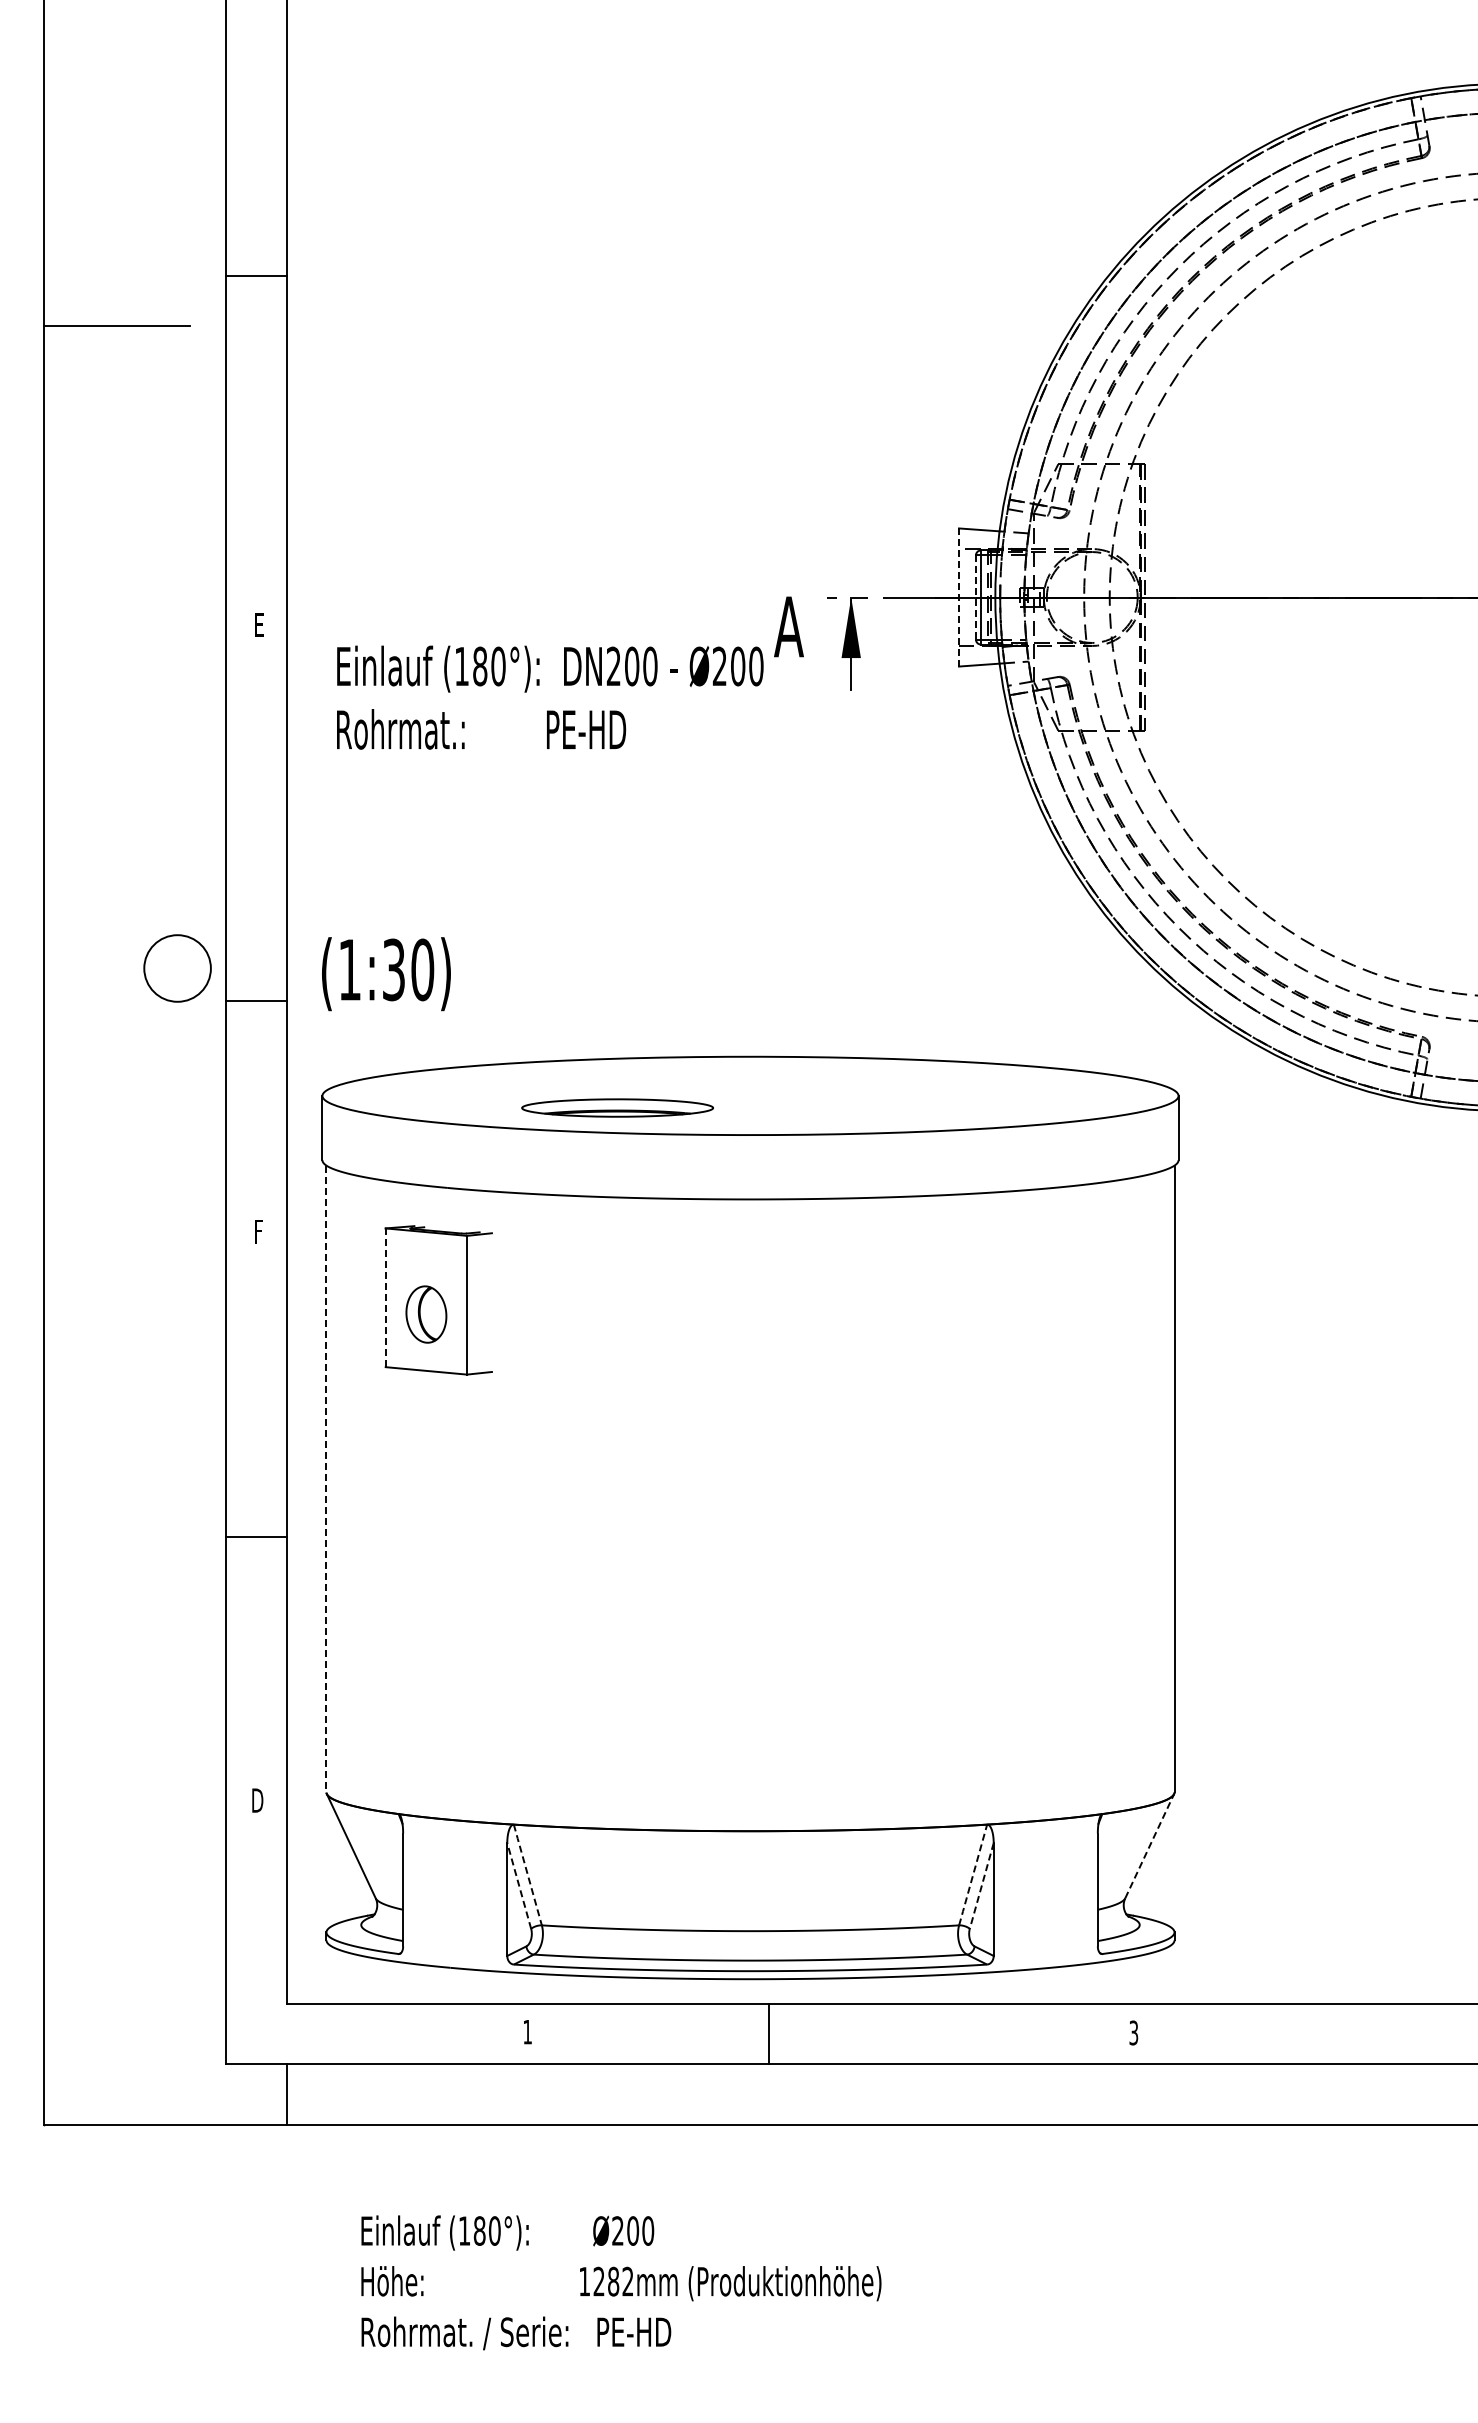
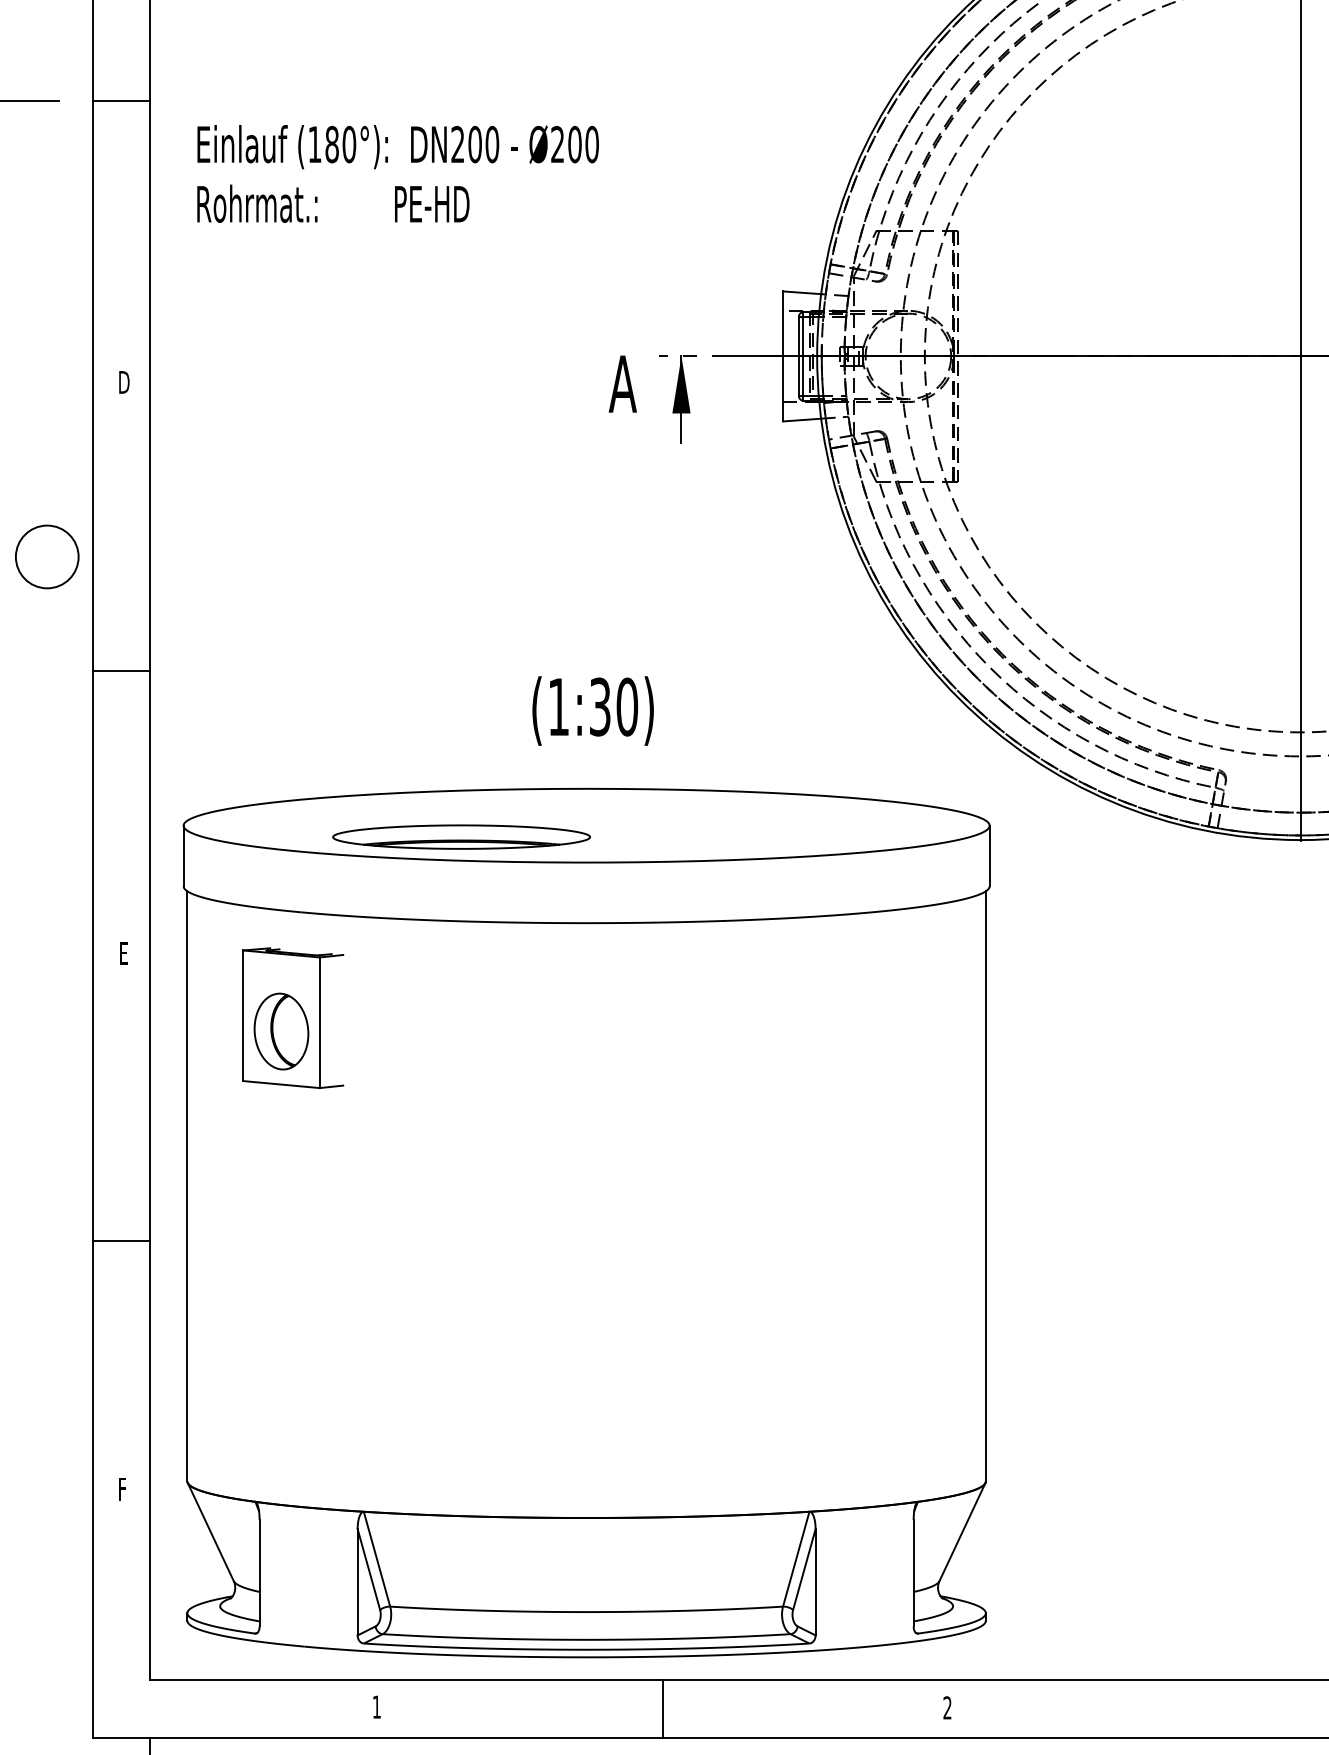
line: (256, 275) -> (121, 100), moved
line: (959, 598) -> (783, 357), dashed -> solid
line: (975, 598) -> (798, 357), dashed -> solid
text: (259, 625) -> (124, 382), E -> D
text: (550, 697) -> (398, 173), moved
circle: (177, 968) -> (47, 556), moved
text: (386, 974) -> (593, 711), moved
line: (256, 1000) -> (121, 670), moved
part: (617, 1107) -> (461, 836), size x1.43
text: (259, 1236) -> (124, 958), F -> E
line: (385, 1298) -> (242, 1016), dashed -> solid
part: (426, 1314) -> (281, 1031), size x1.43
line: (326, 1479) -> (187, 1186), dashed -> solid
text: (257, 1800) -> (122, 1489), D -> F
line: (1149, 1846) -> (962, 1532), dashed -> solid
line: (527, 1874) -> (376, 1558), dashed -> solid
line: (973, 1875) -> (796, 1559), dashed -> solid
line: (519, 1885) -> (369, 1569), dashed -> solid
line: (981, 1885) -> (804, 1569), dashed -> solid
text: (1133, 2032) -> (947, 1707), 3 -> 2
line: (768, 2033) -> (662, 1708), moved

